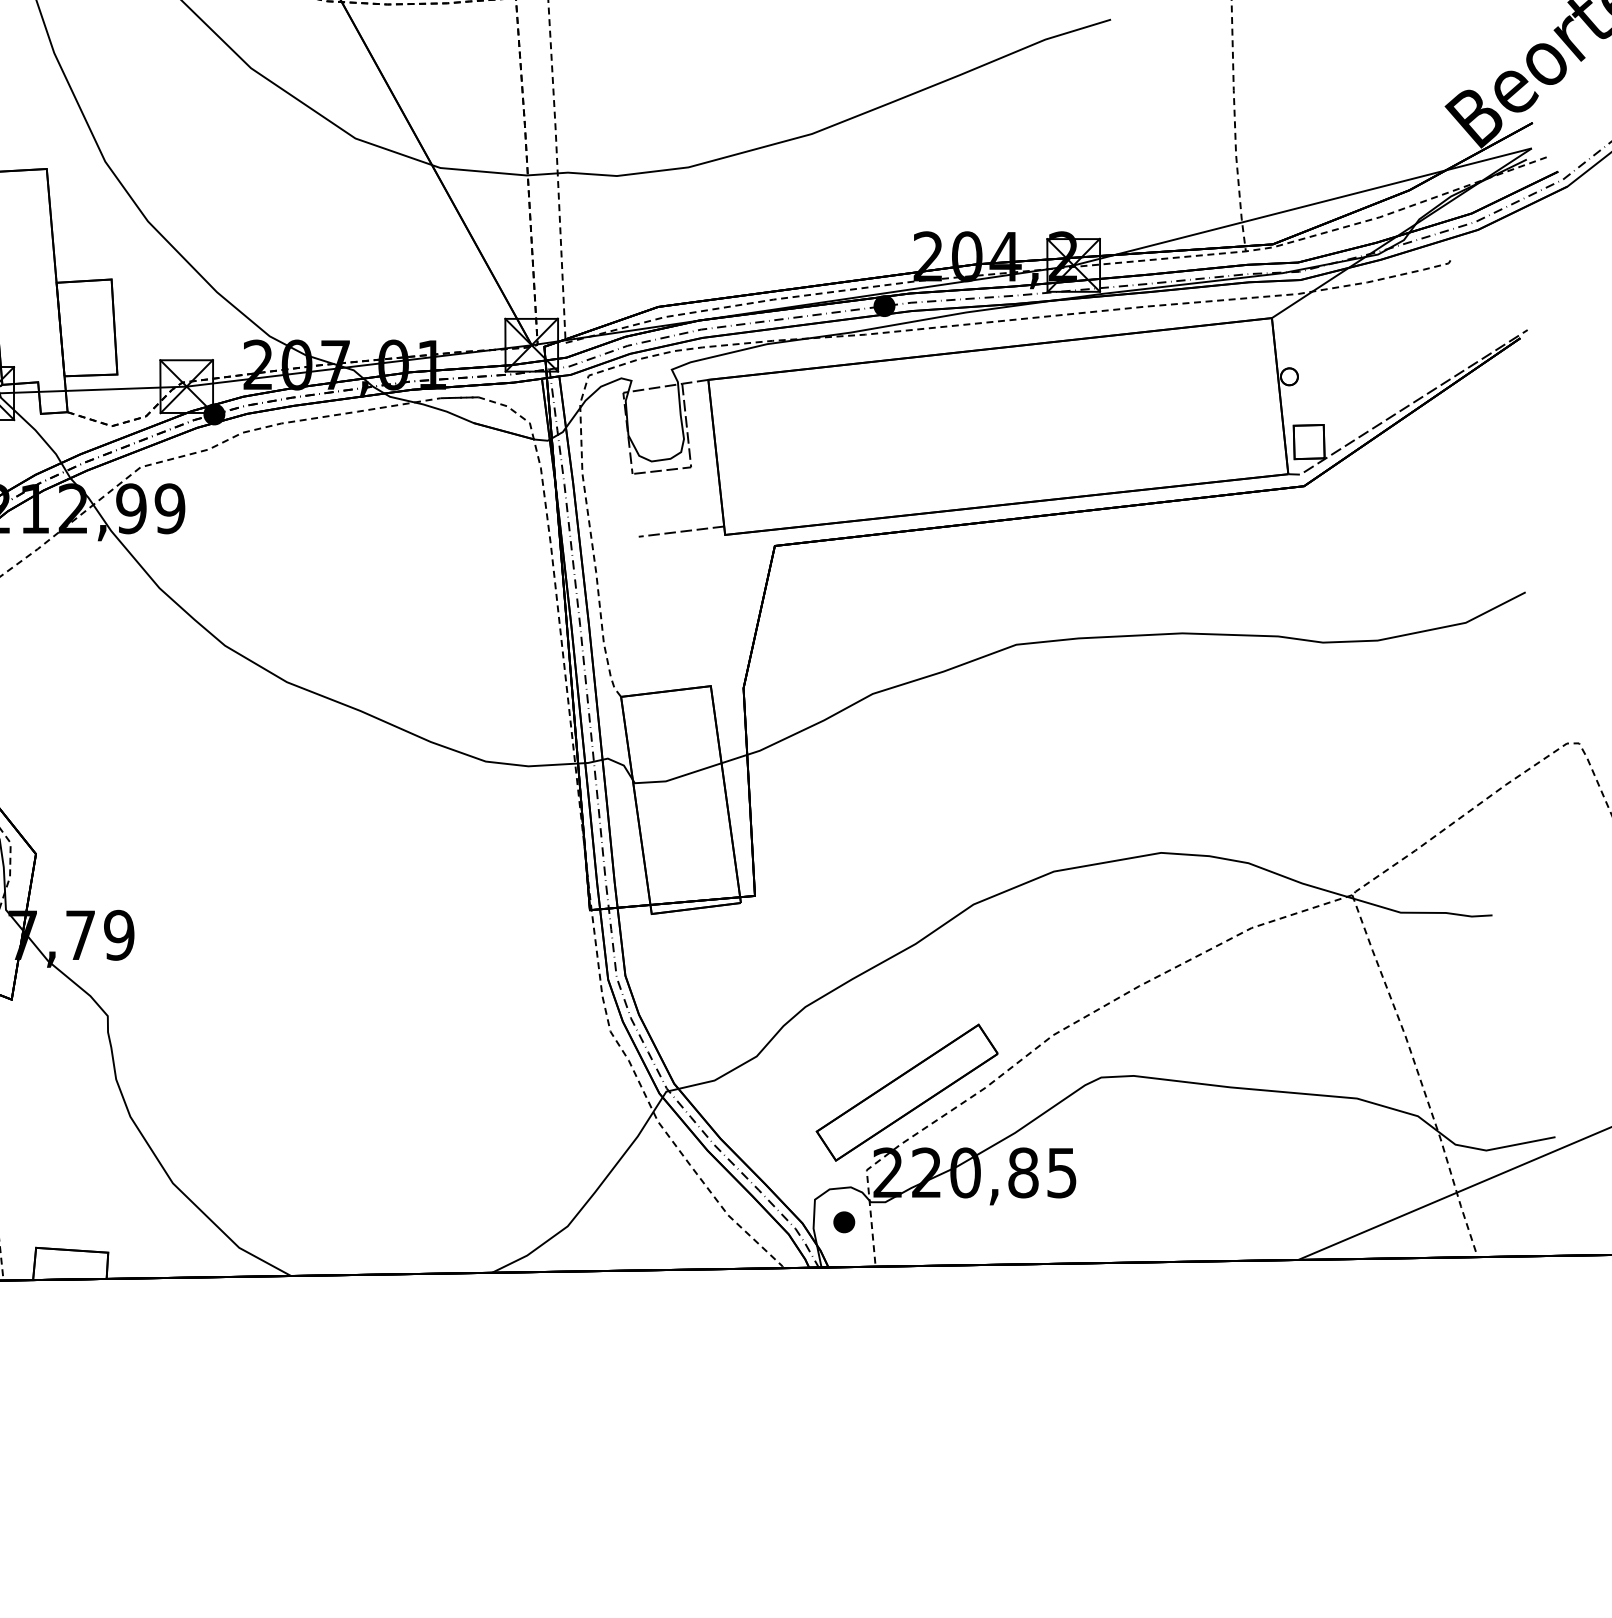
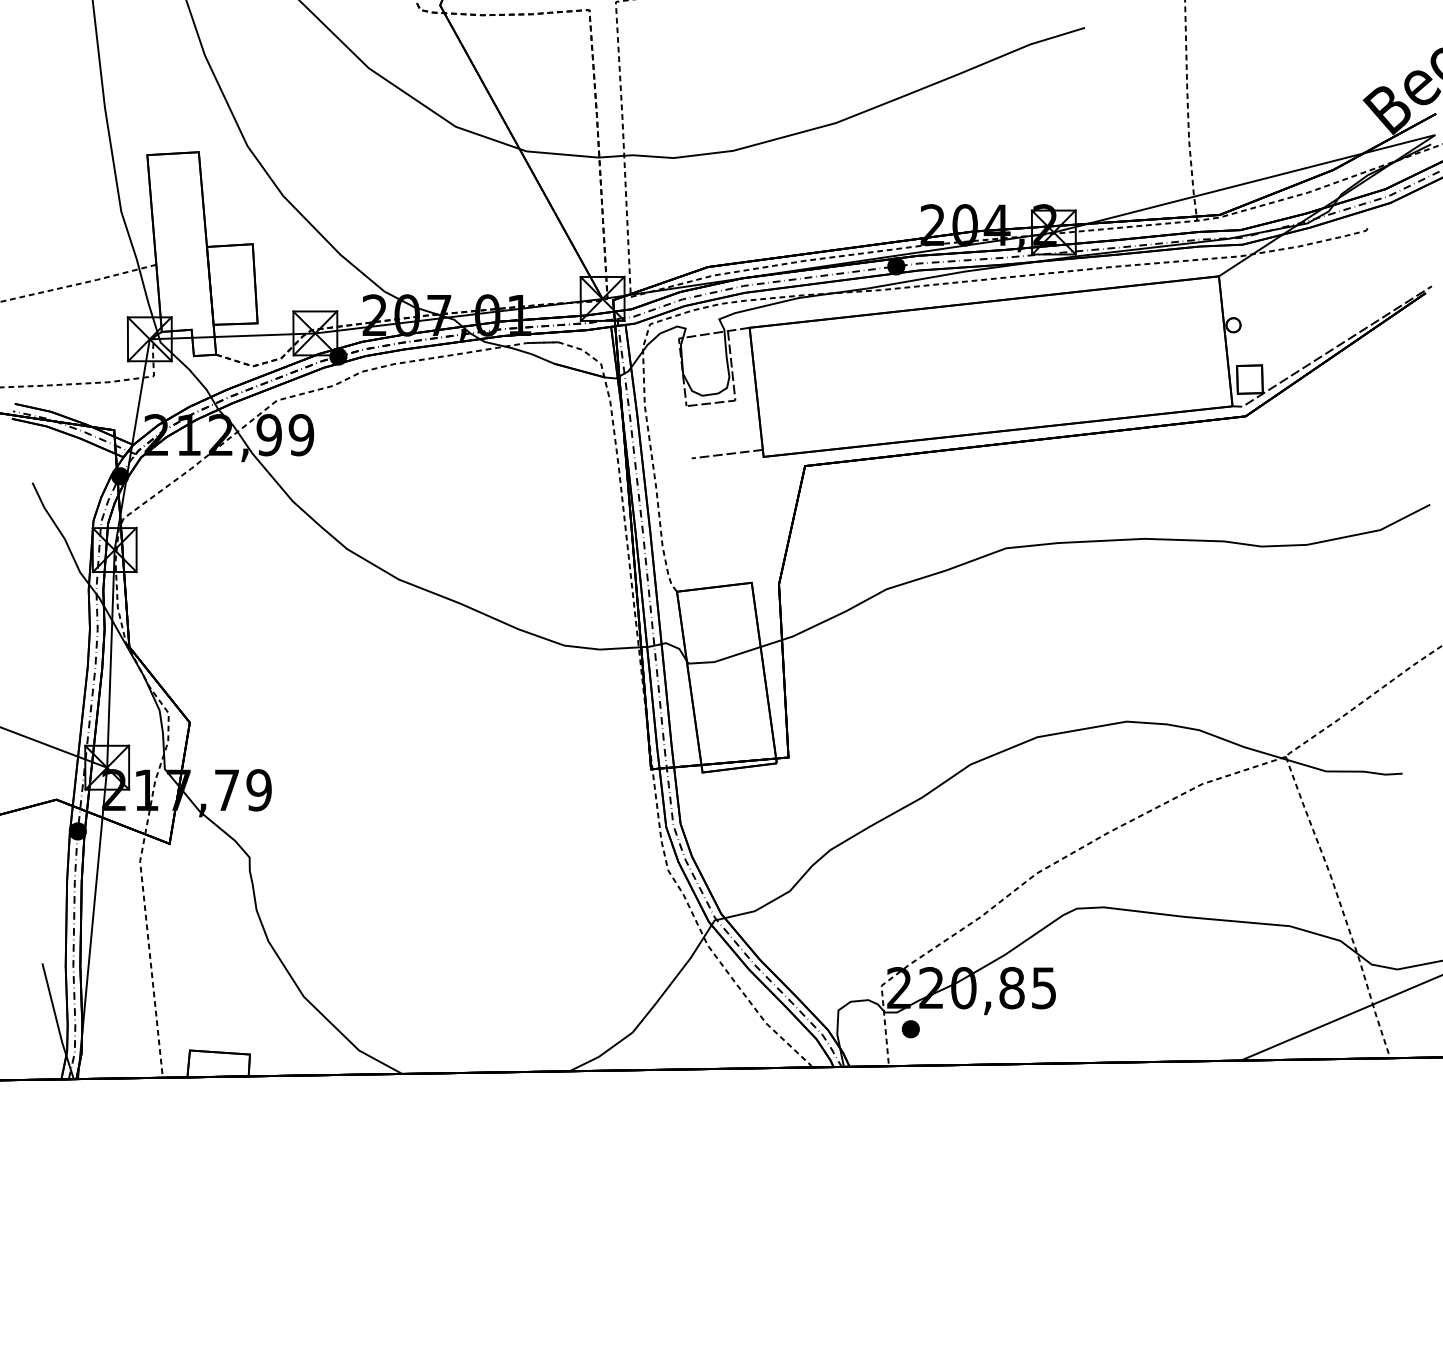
part: (906, 1091) -> (914, 920), removed
part: (843, 1222) -> (910, 1029), moved

